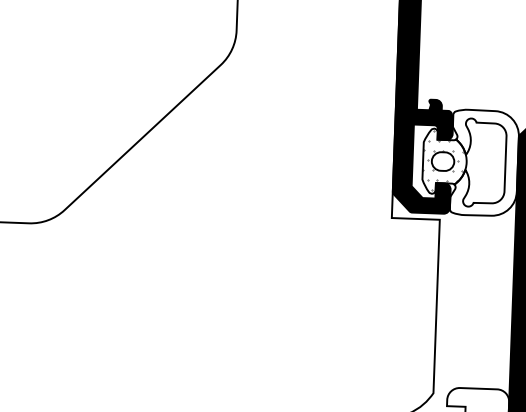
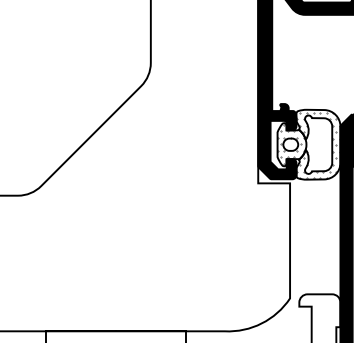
hatch: (484, 164) -> (318, 145), added

